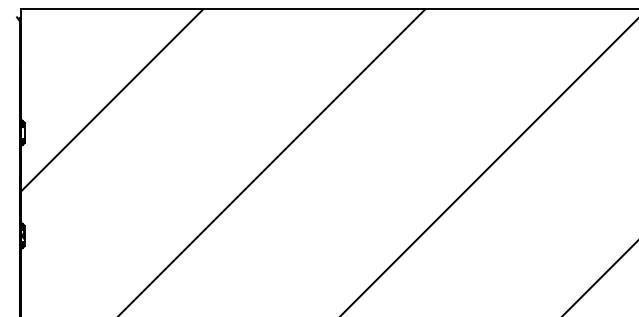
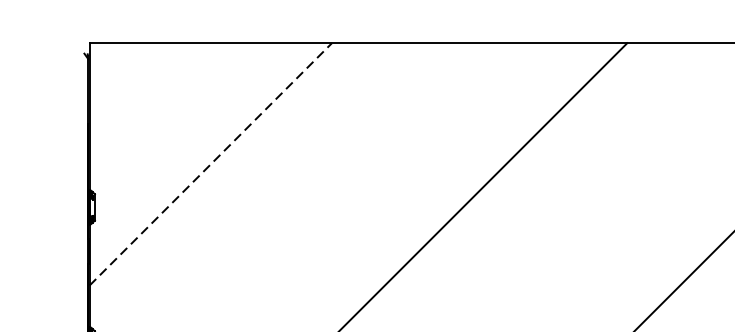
line: (112, 100) -> (211, 164), solid -> dashed

